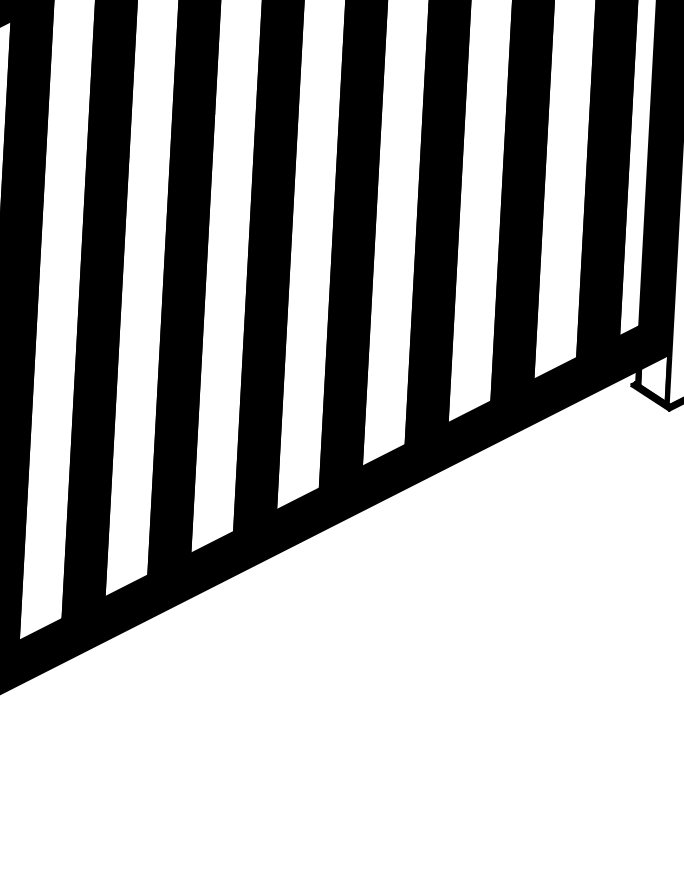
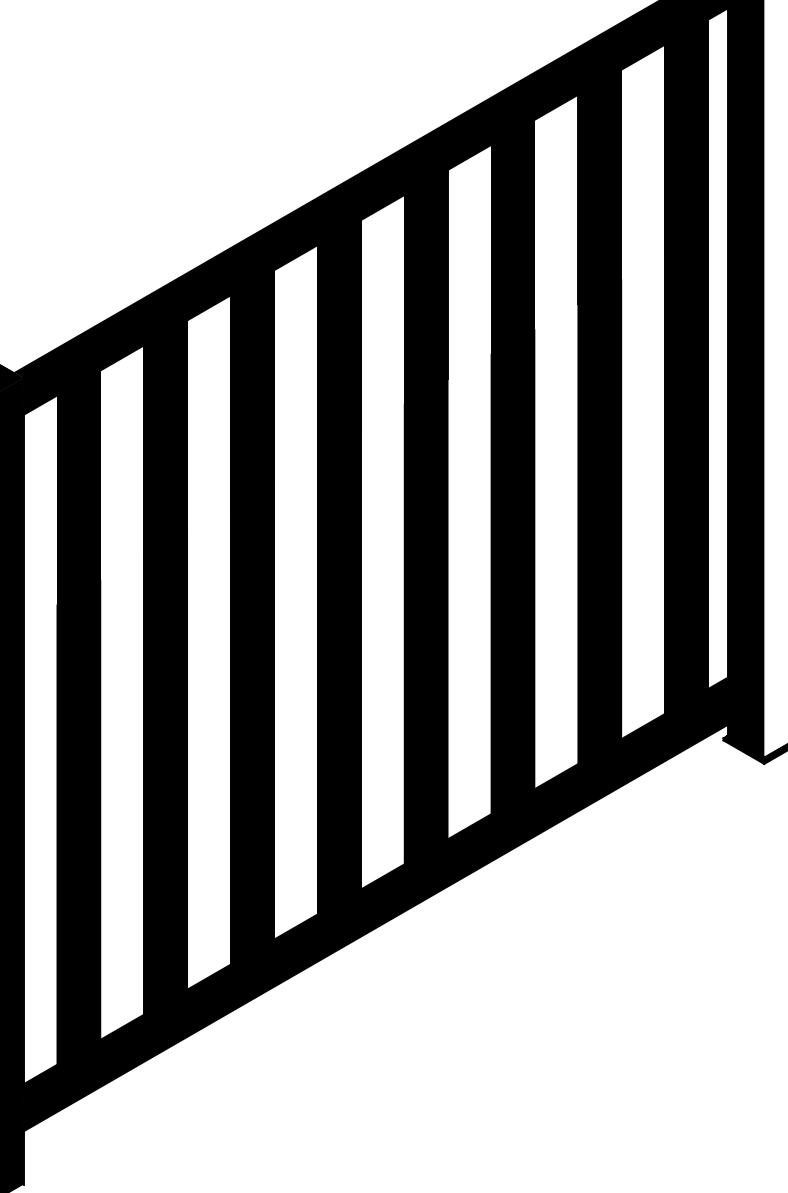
fill: (653, 377) -> (745, 730), added

